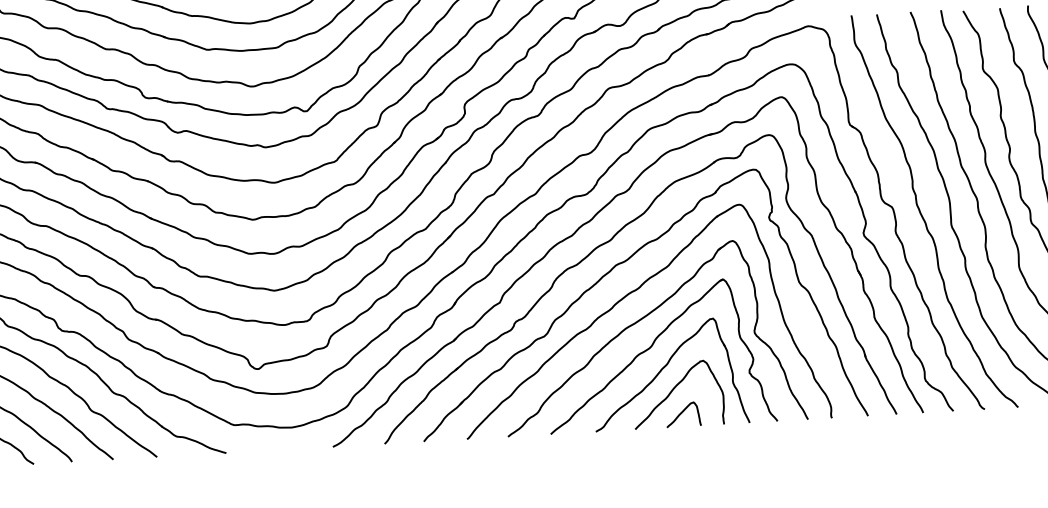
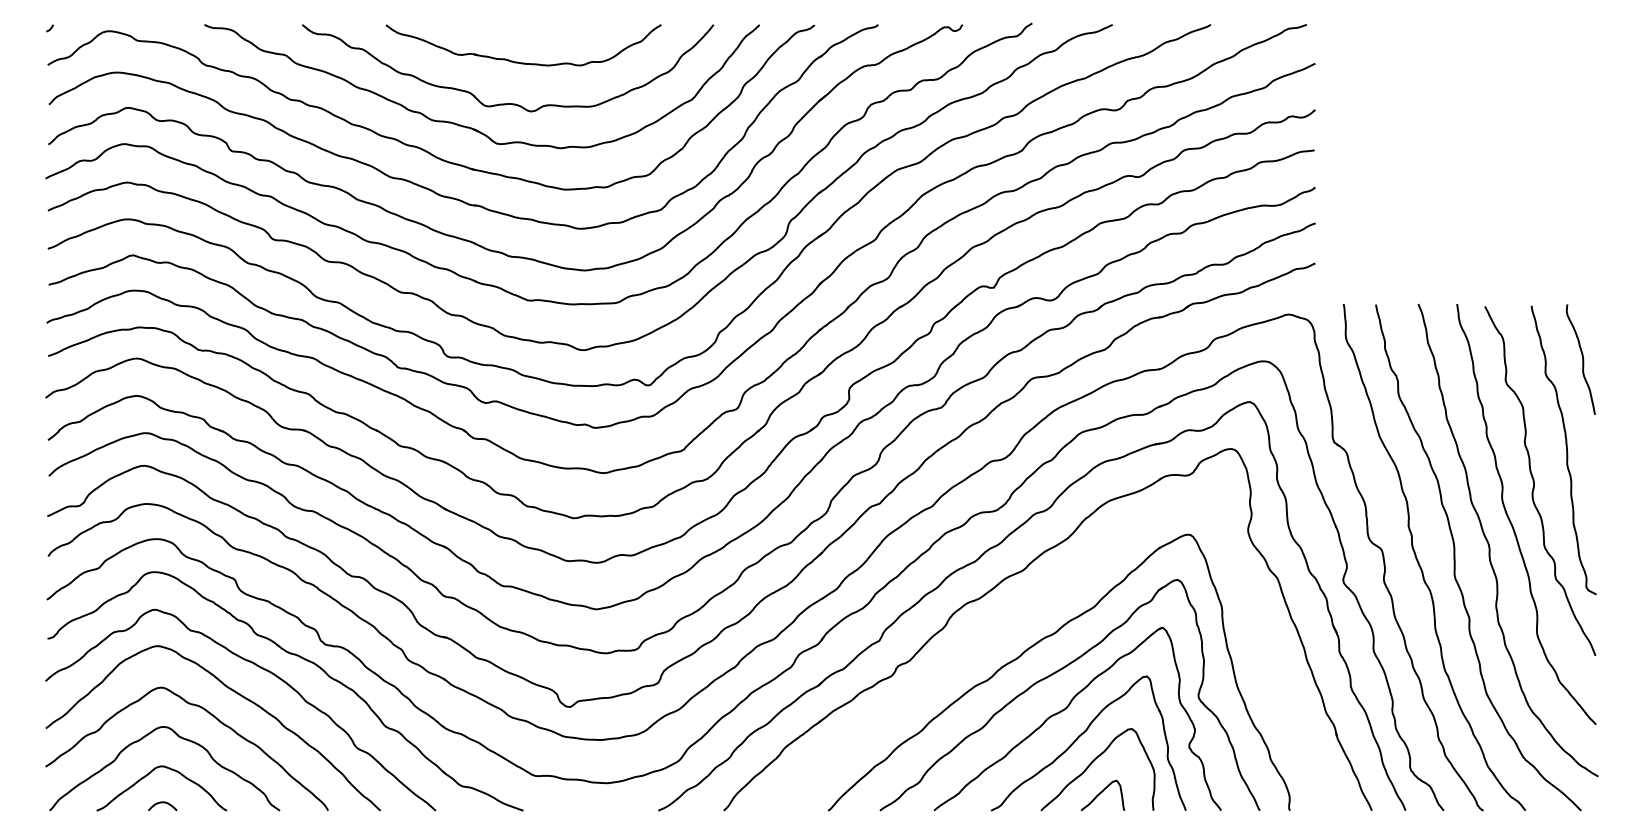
part: (609, 273) -> (1019, 611), removed

